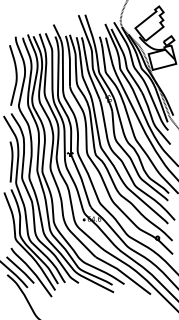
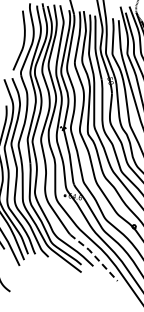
line: (123, 273) -> (94, 255), solid -> dashed

